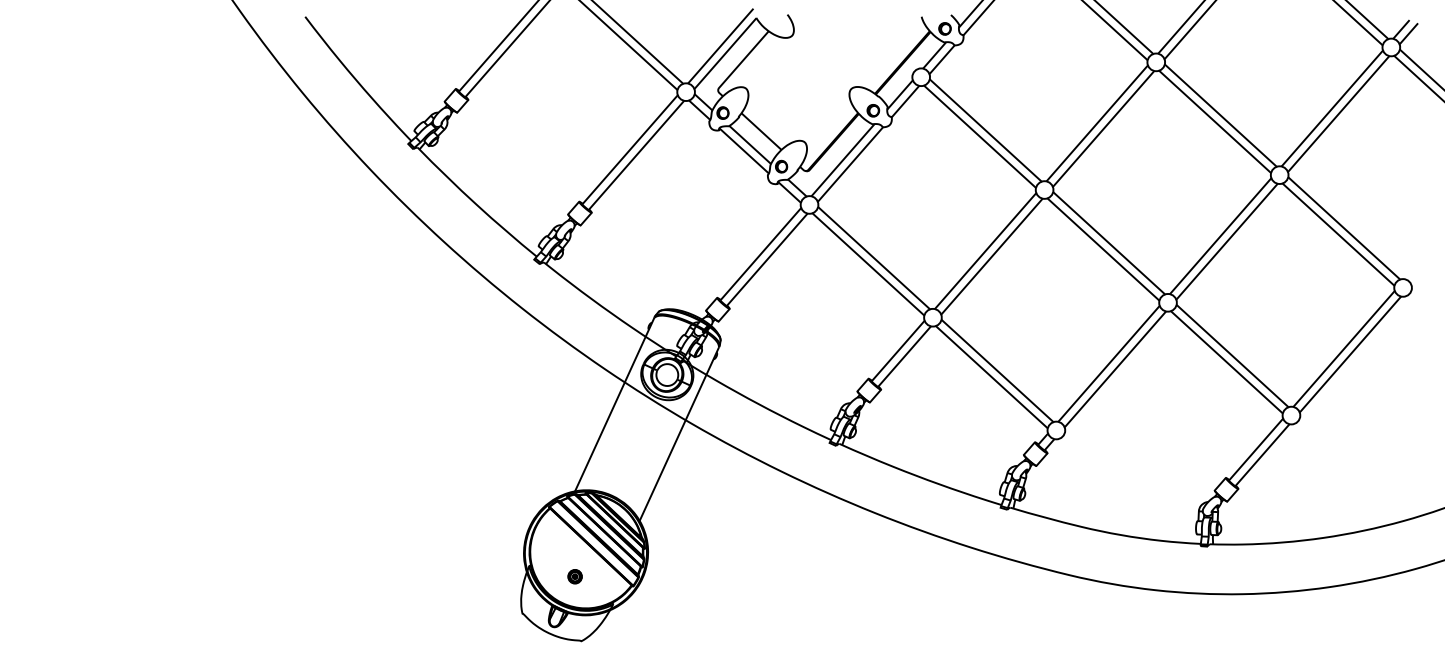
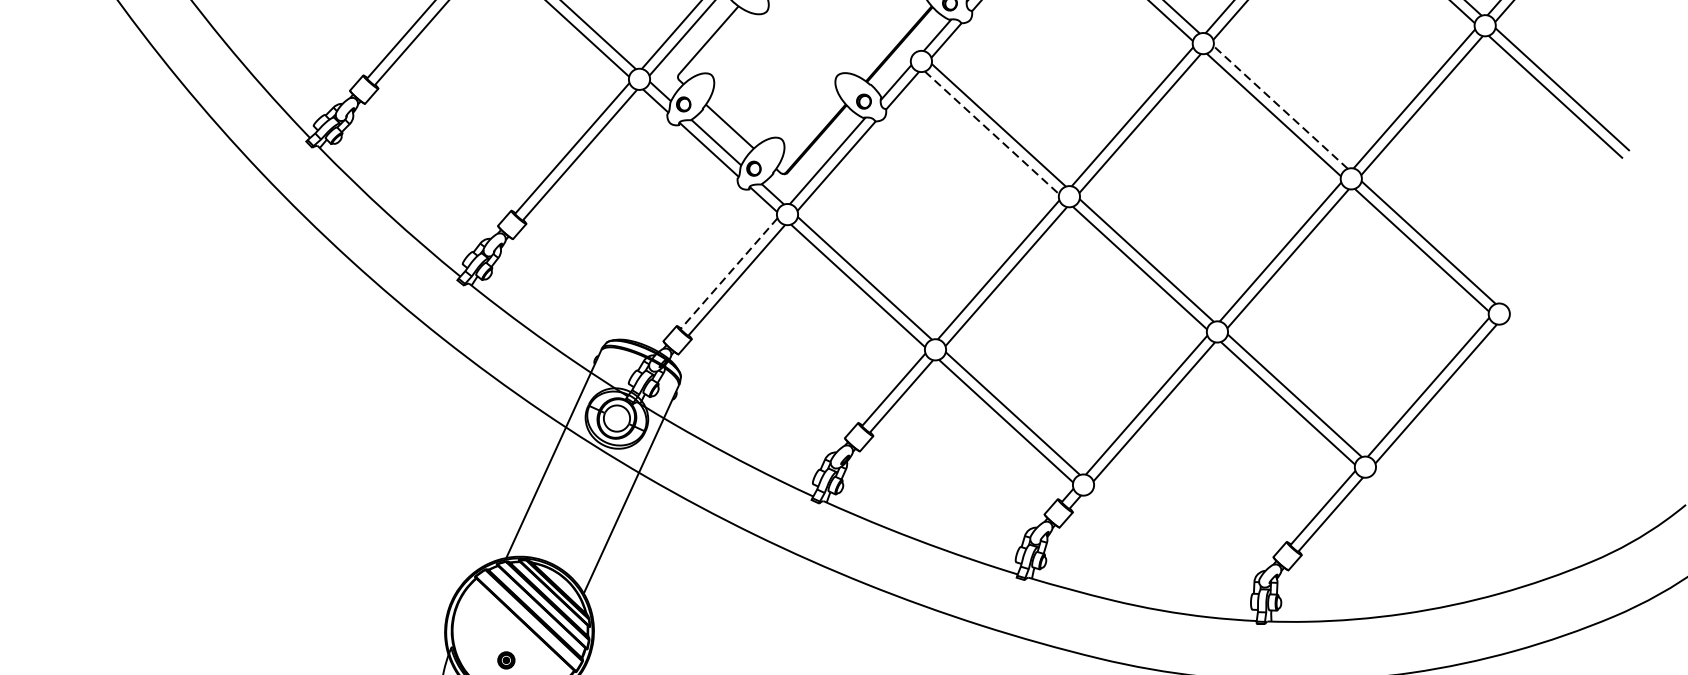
line: (1220, 115) -> (1280, 107), solid -> dashed
line: (980, 136) -> (992, 132), solid -> dashed
line: (760, 254) -> (728, 274), solid -> dashed

